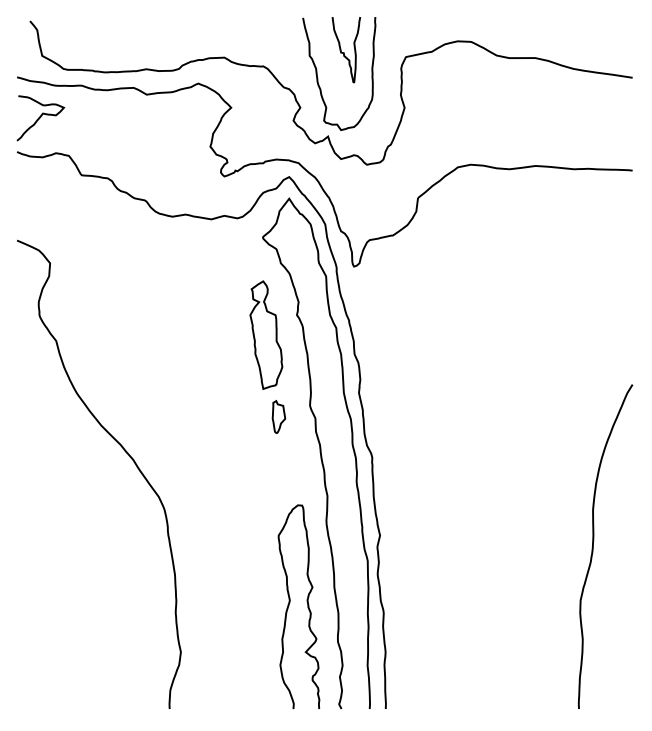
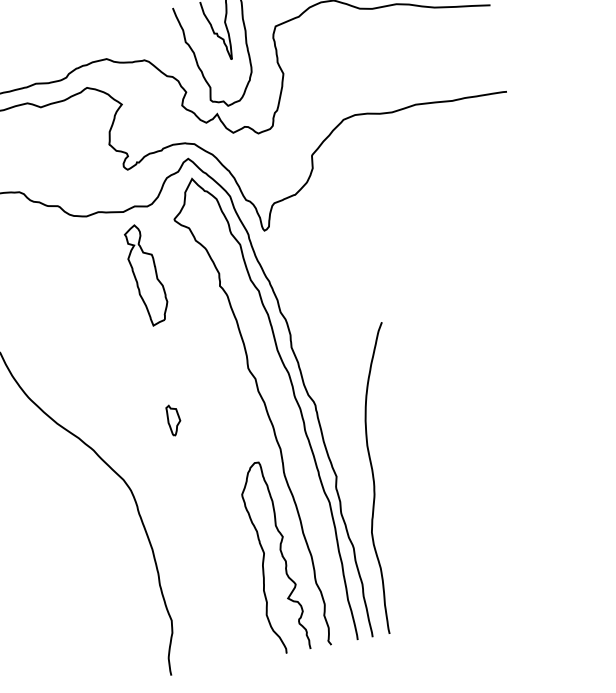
part: (266, 334) -> (146, 274), moved
part: (278, 416) -> (173, 419), moved
curve: (593, 546) -> (374, 479), moved

